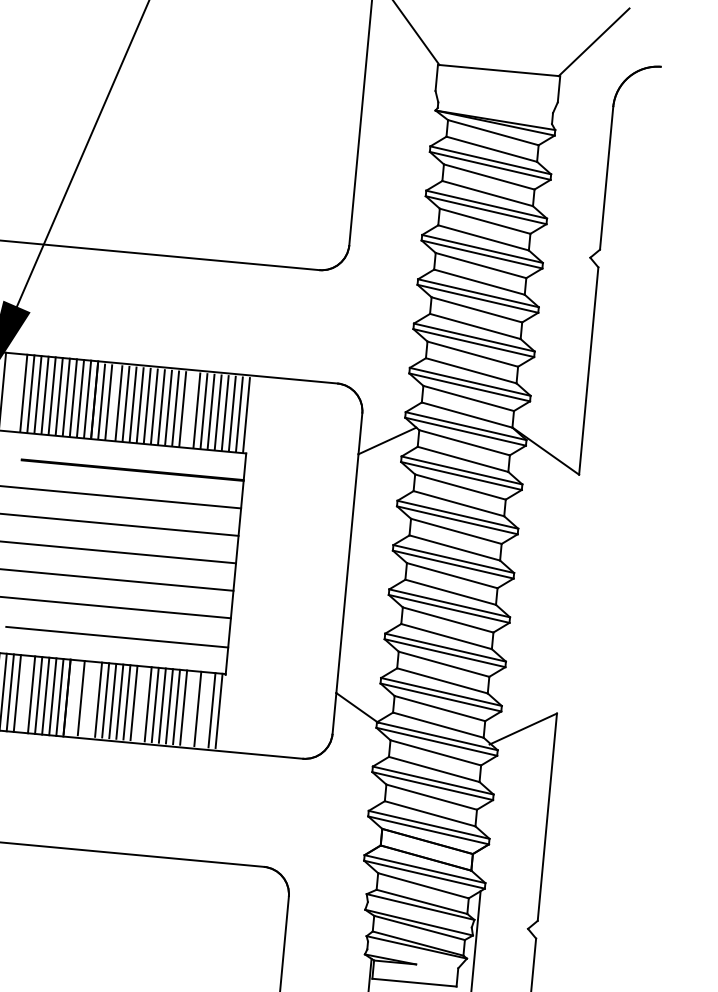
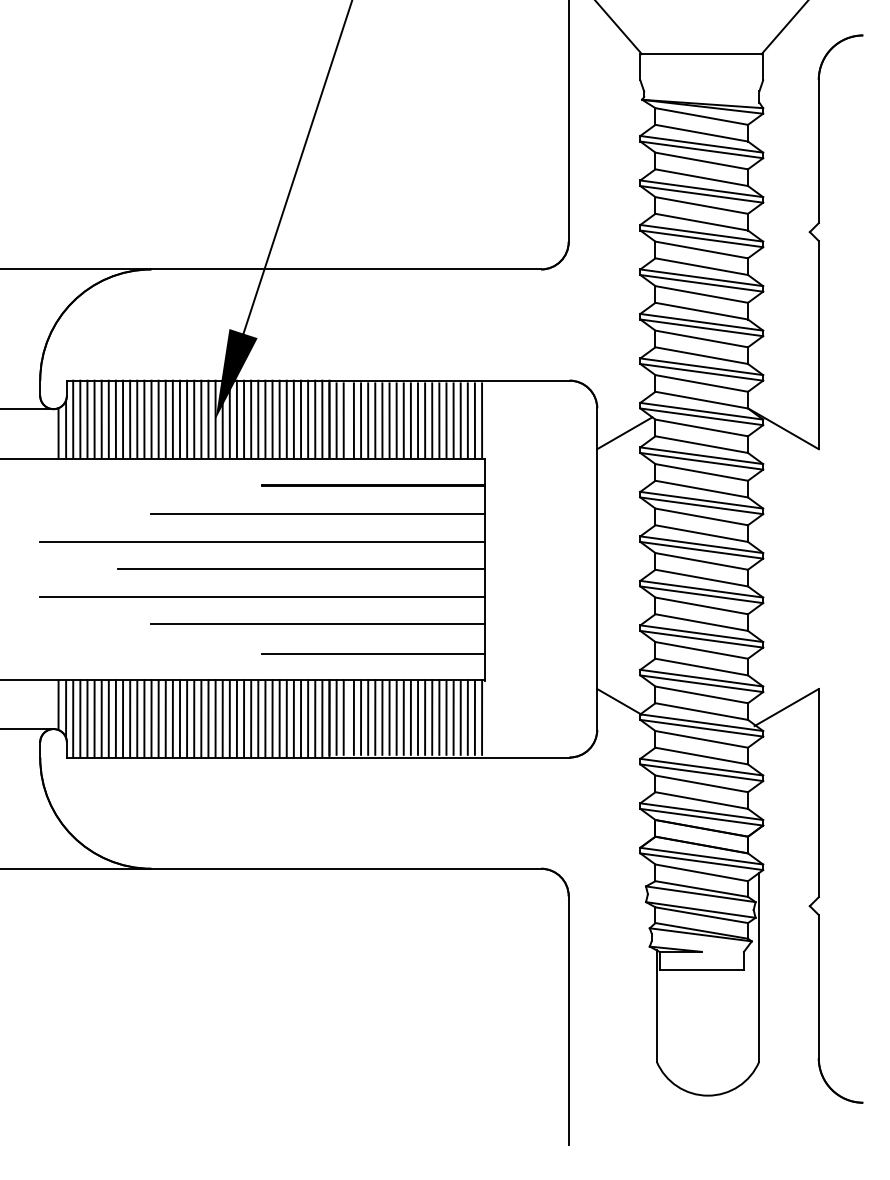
line: (10, 391) -> (244, 418), added
line: (17, 391) -> (251, 418), added
line: (190, 409) -> (425, 420), added
line: (24, 693) -> (286, 718), added
line: (74, 697) -> (336, 717), added
line: (91, 698) -> (353, 717), added
line: (140, 703) -> (403, 717), added
line: (190, 708) -> (453, 717), added
line: (204, 709) -> (467, 717), added

